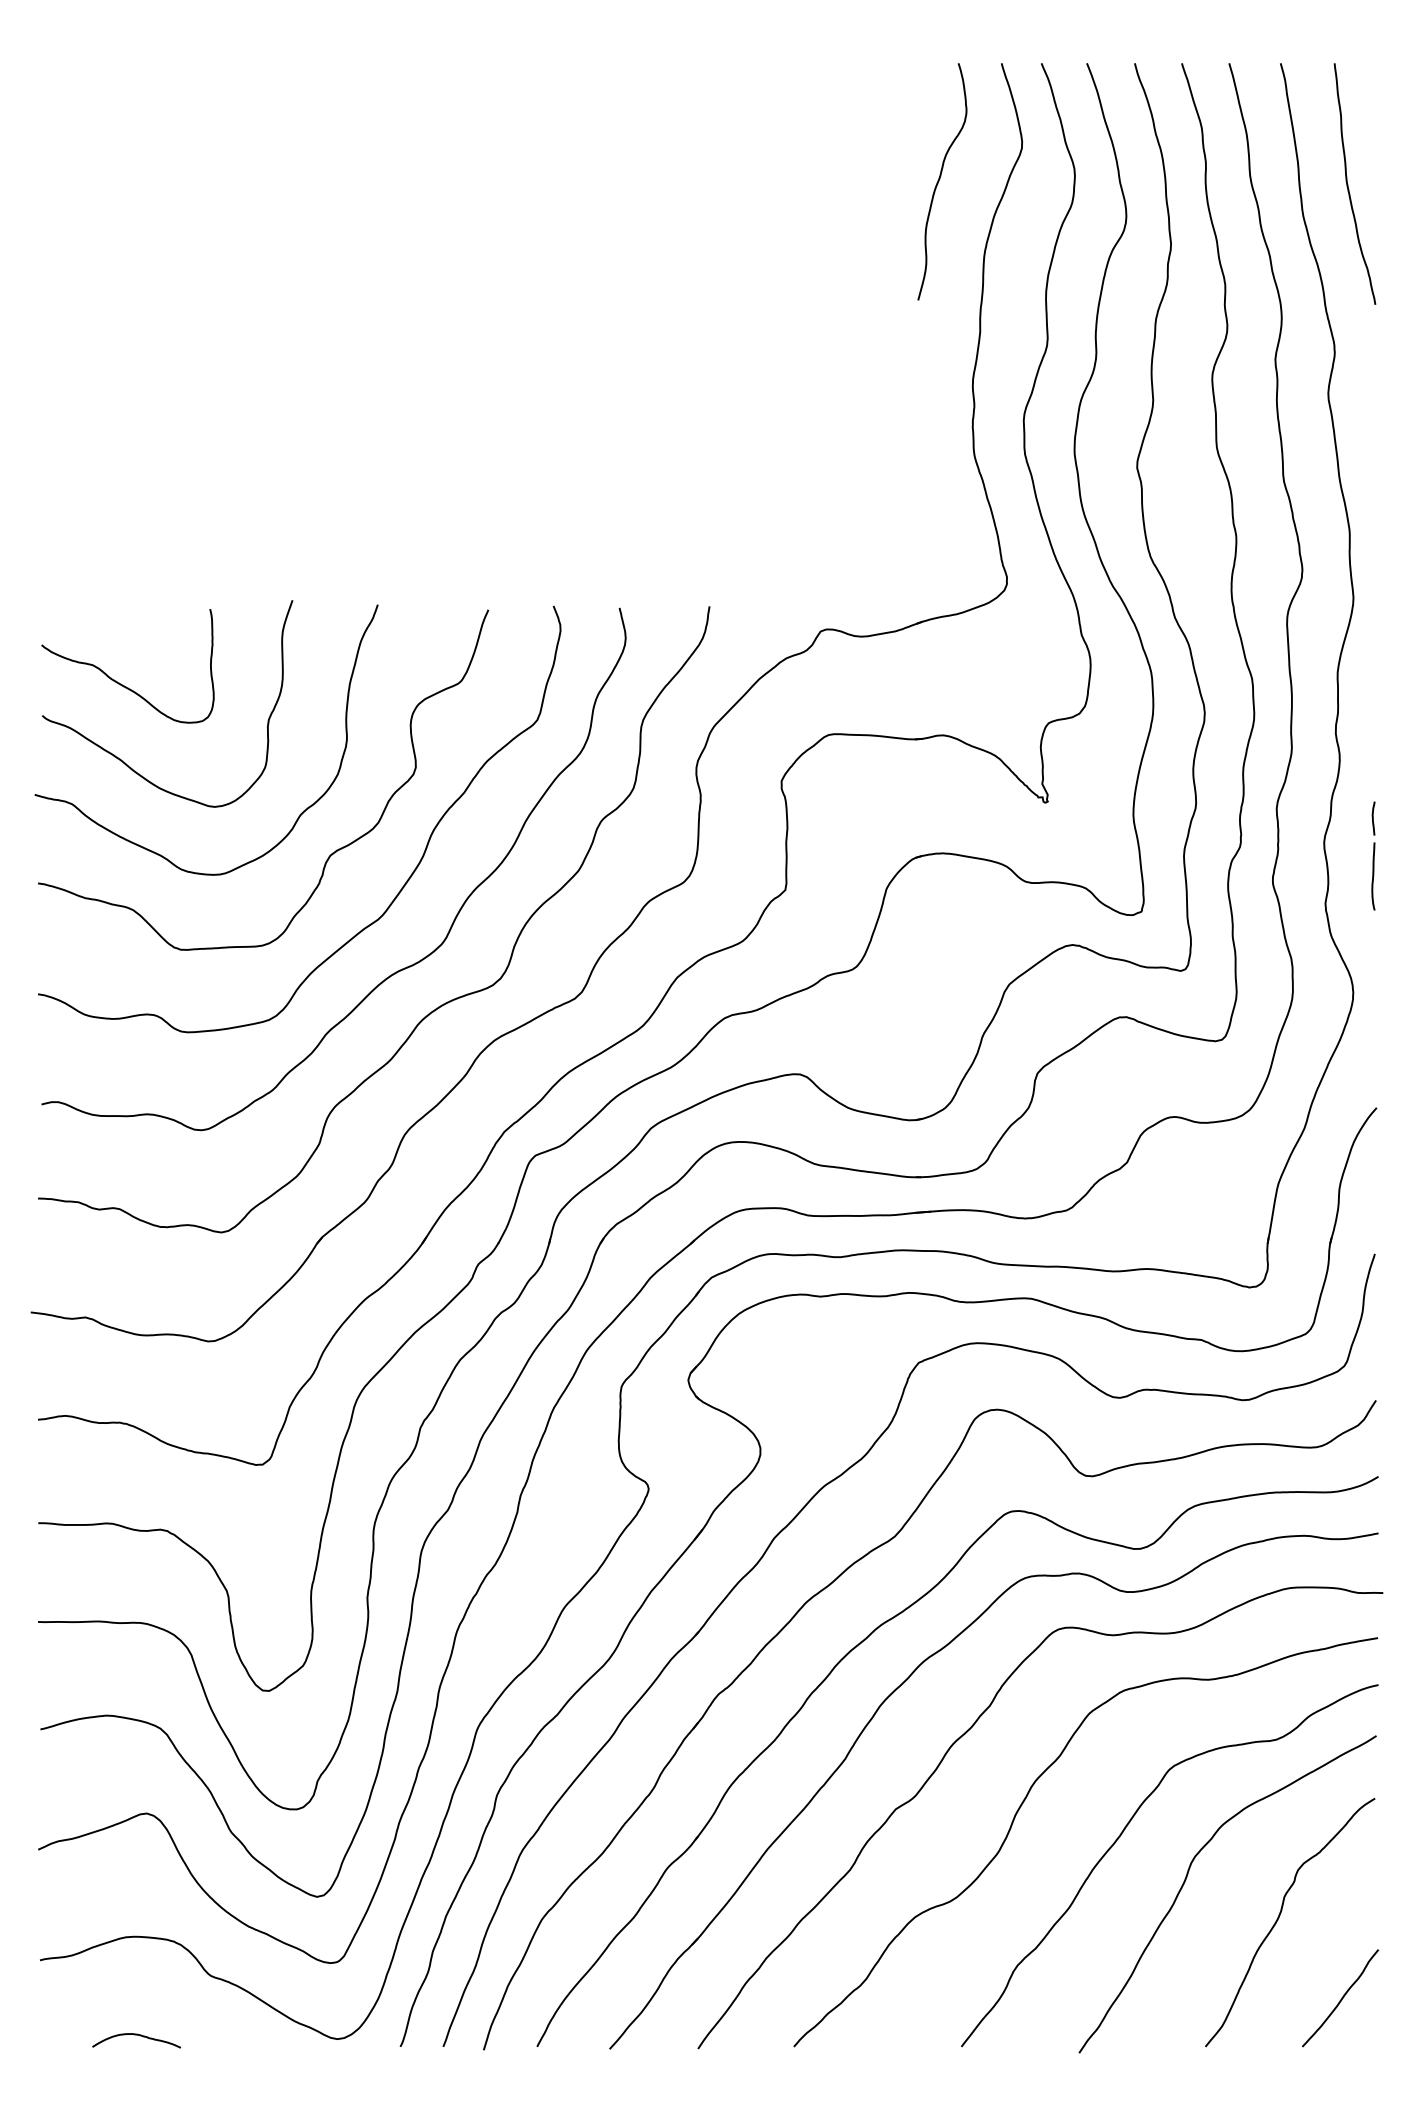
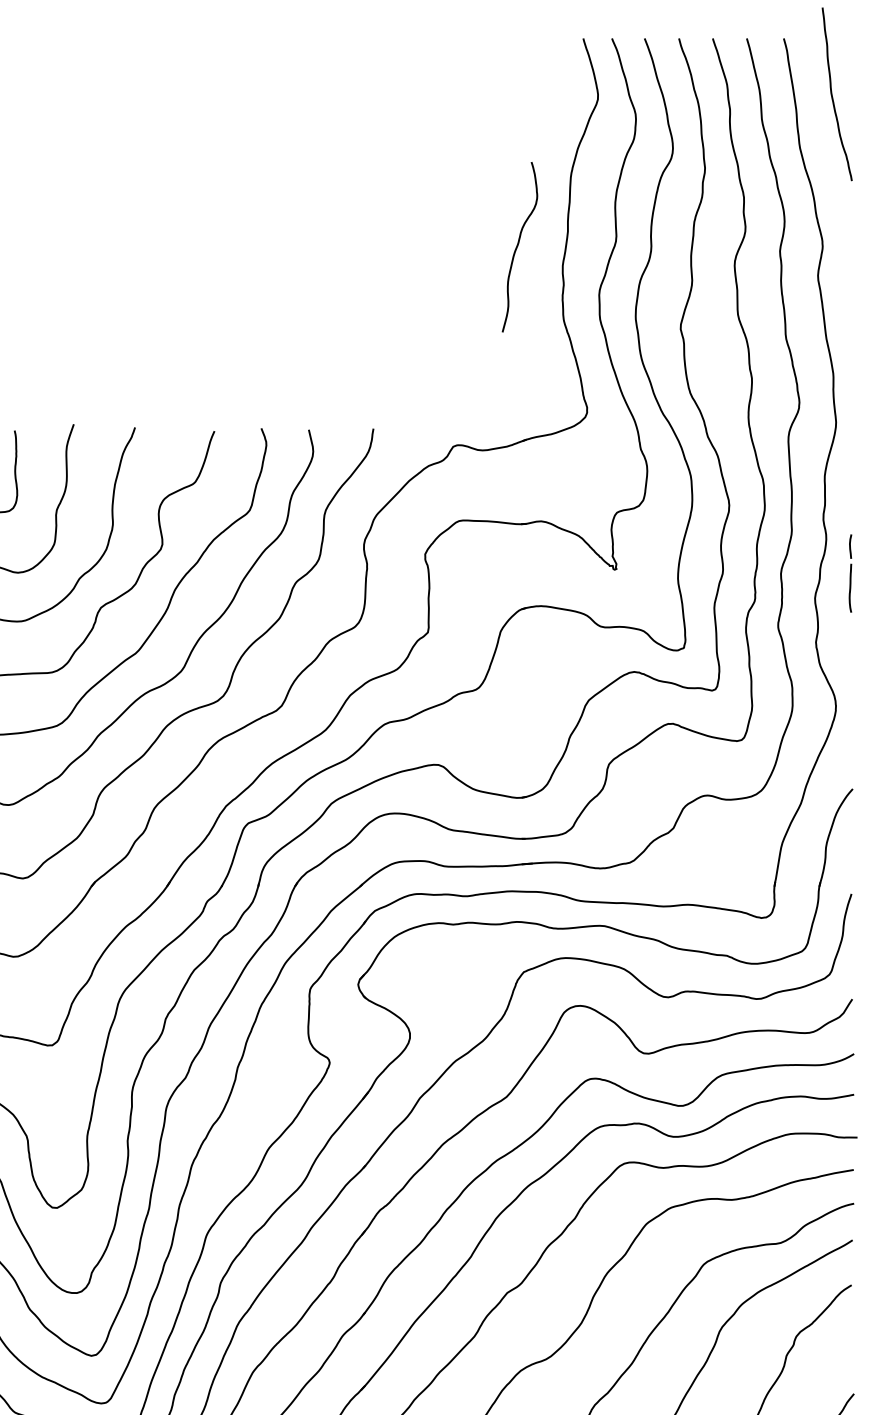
curve: (940, 179) -> (518, 245), moved
curve: (1348, 184) -> (832, 94), moved
part: (1373, 855) -> (850, 573), moved

